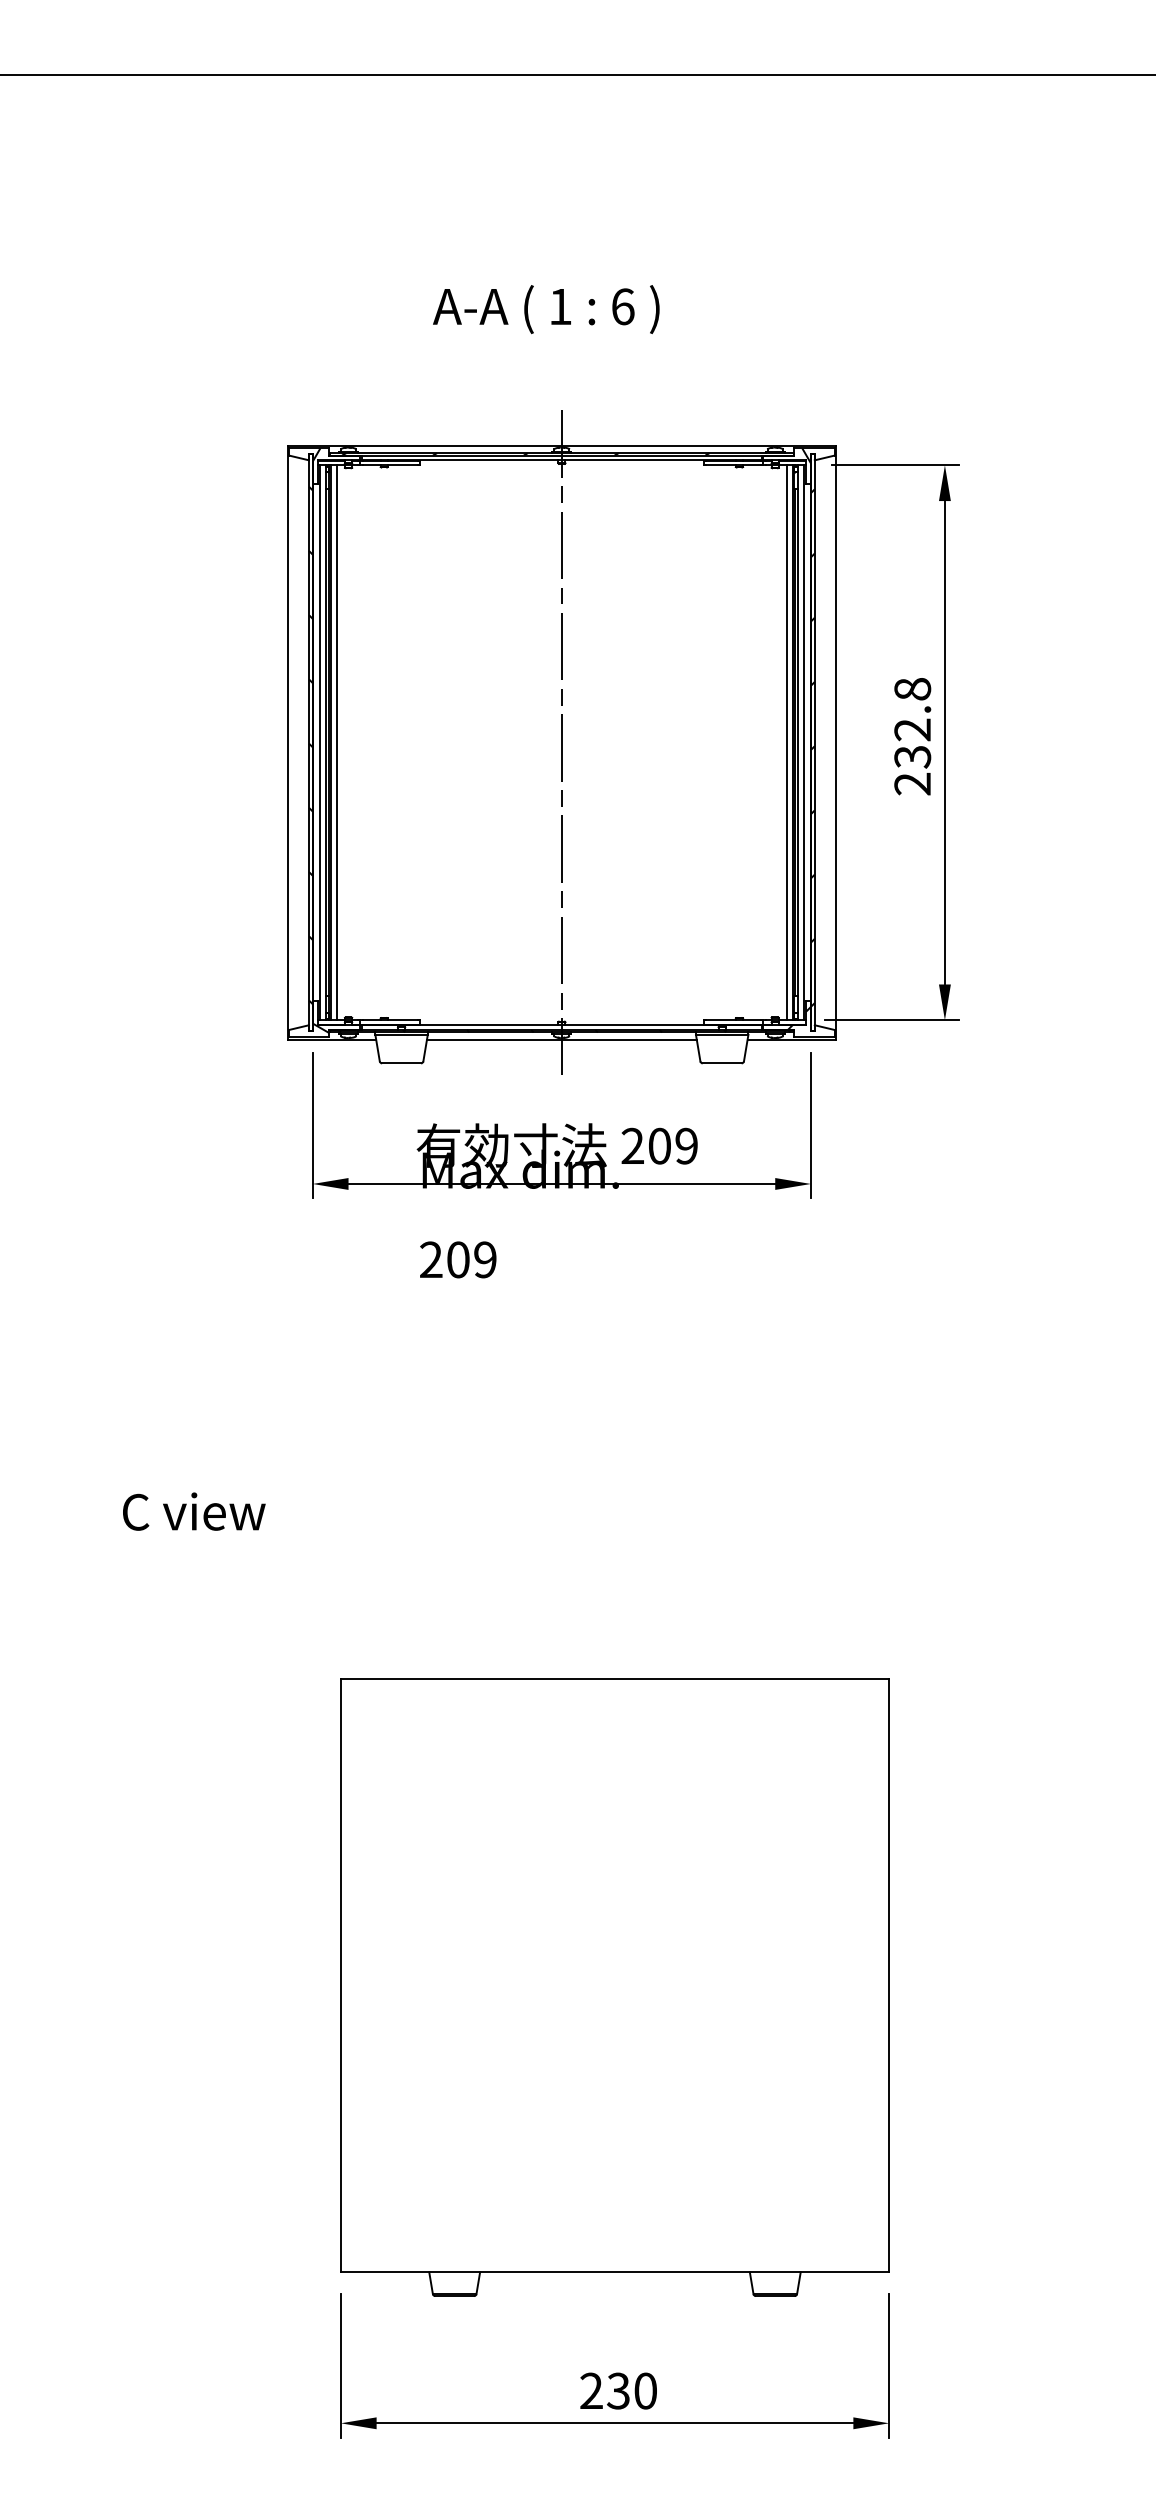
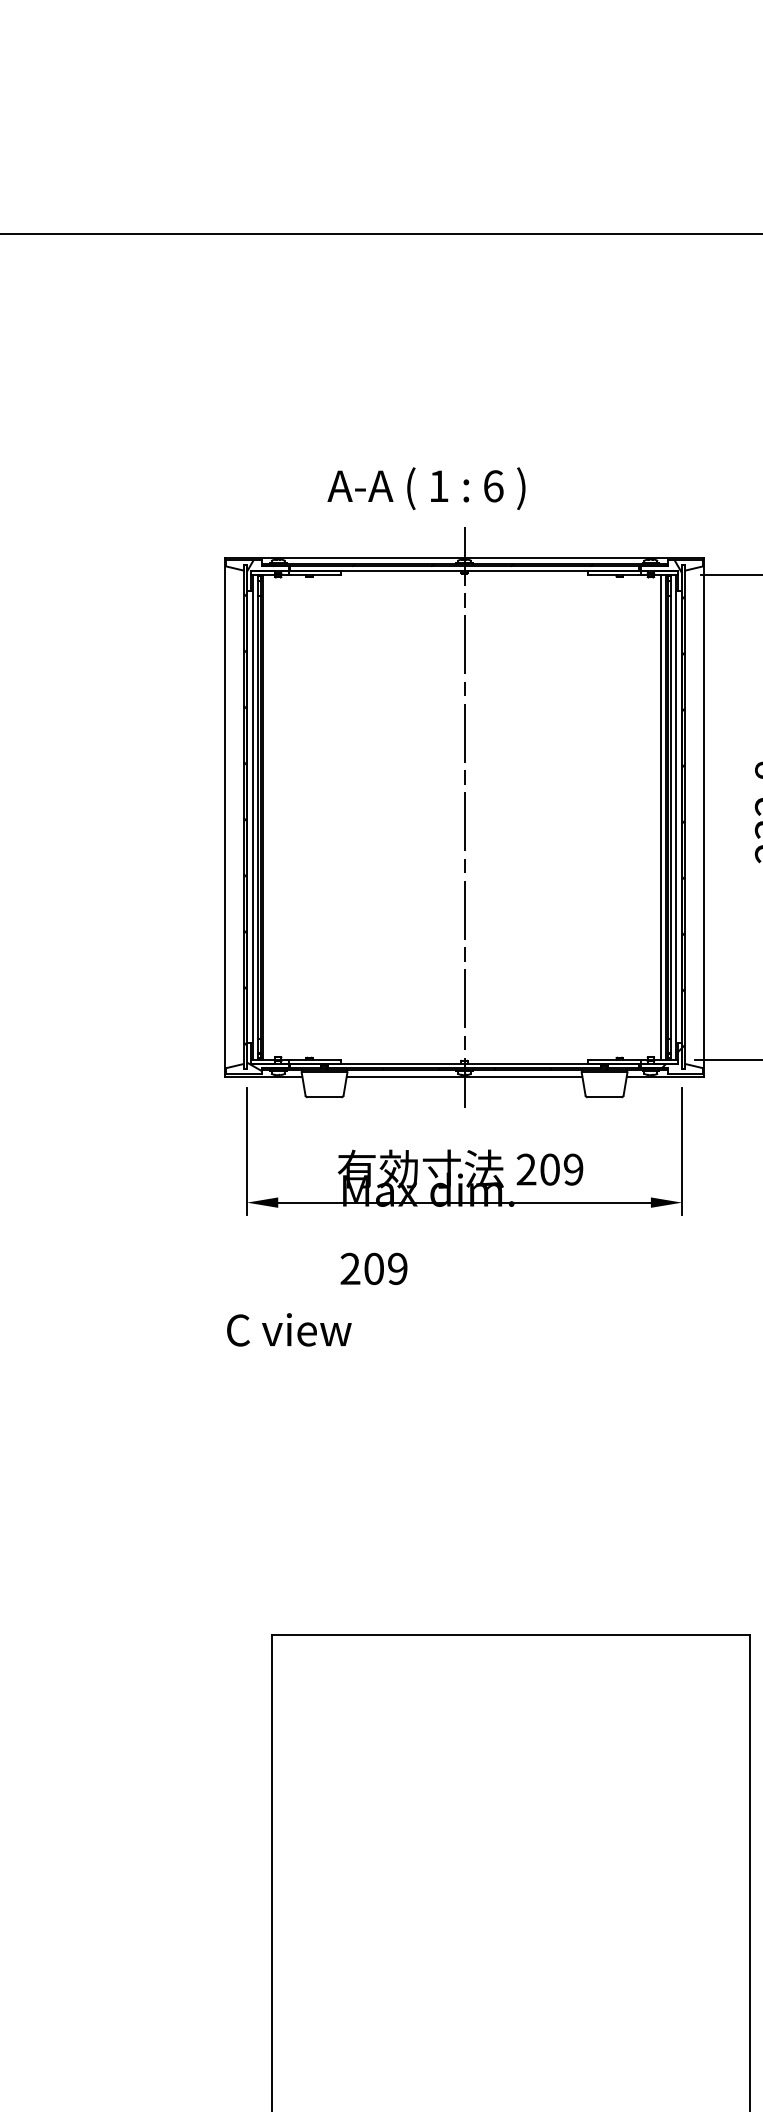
text: (546, 309) -> (426, 488), moved
line: (336, 742) -> (267, 817), removed
text: (194, 1511) -> (289, 1329), moved

